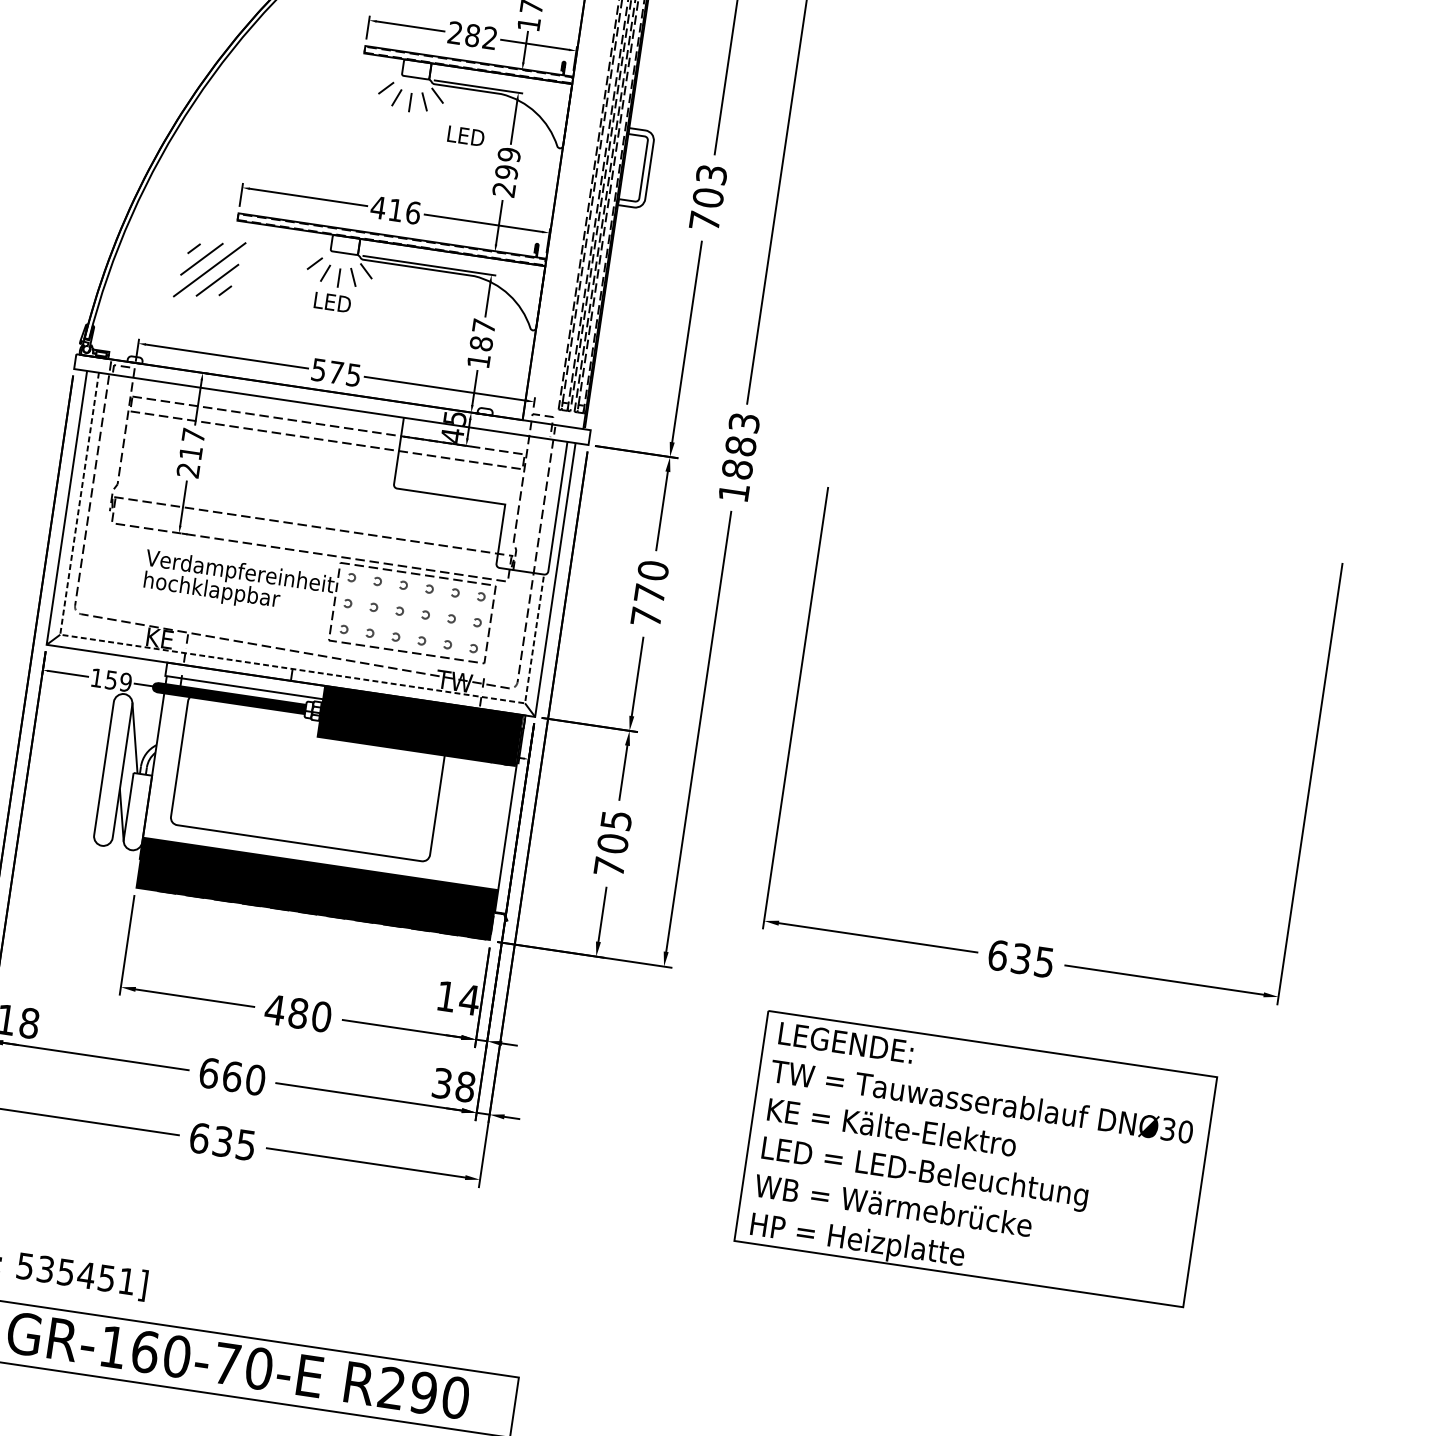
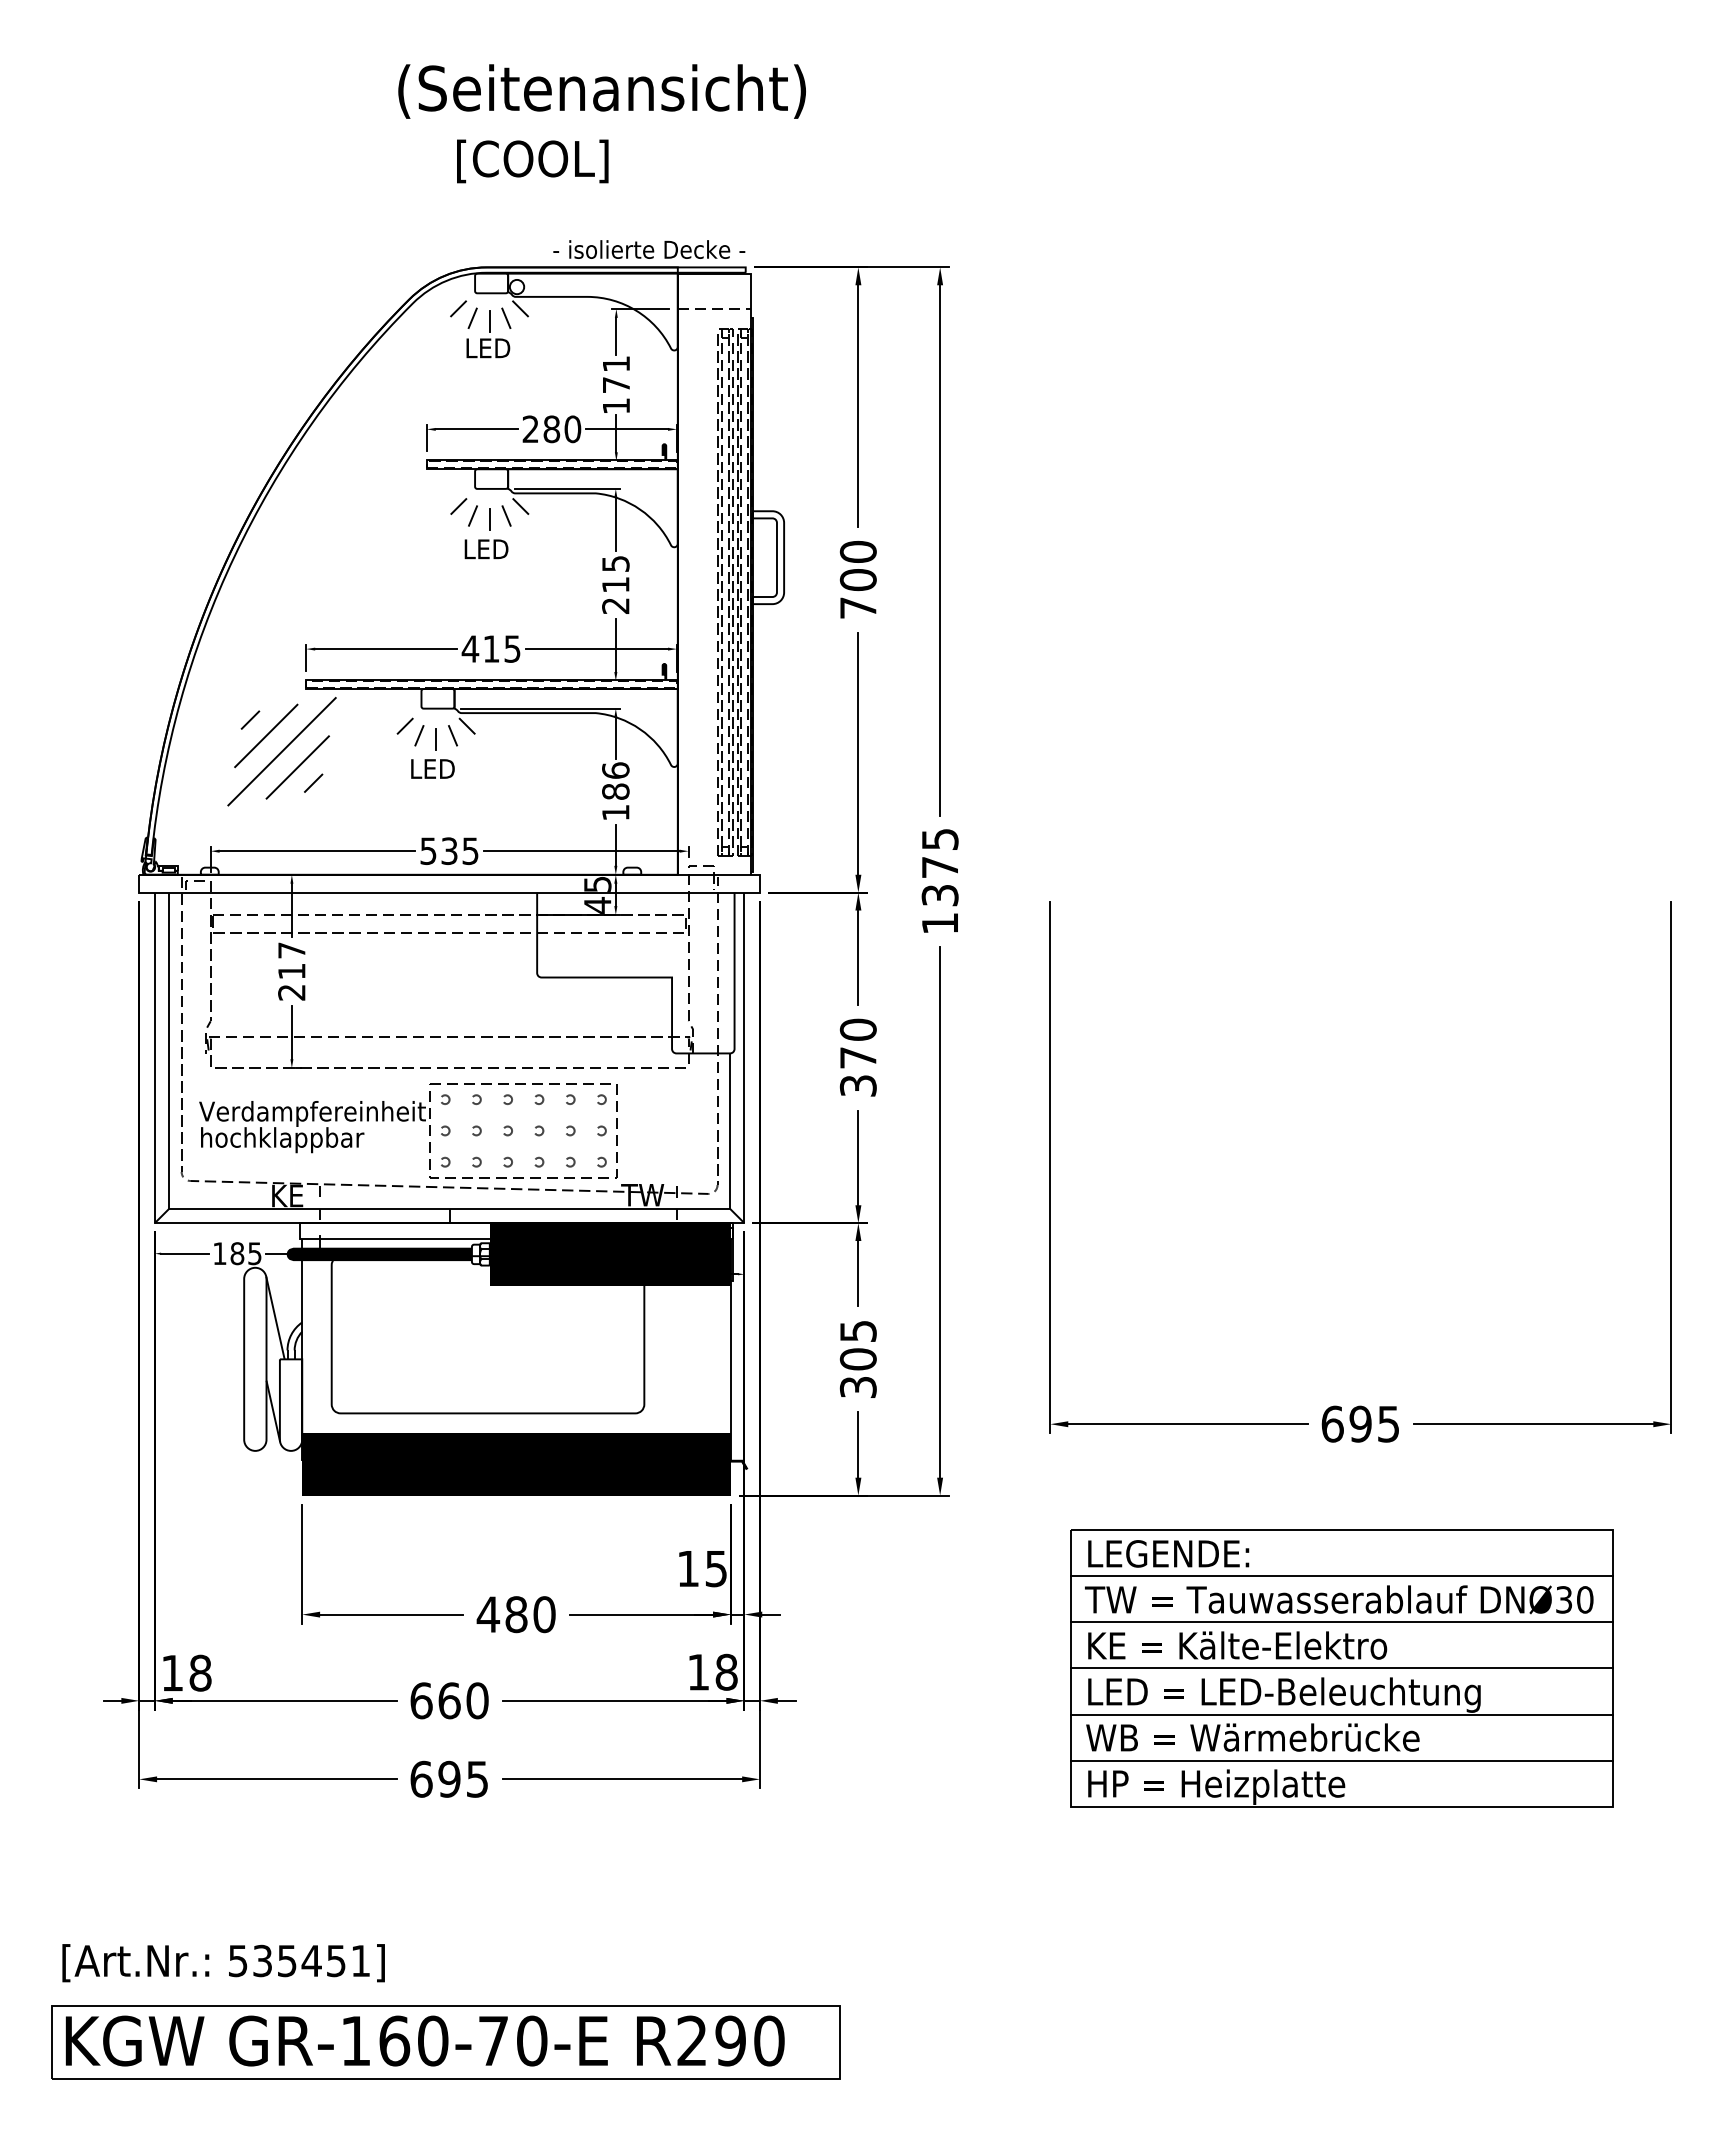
text: (489, 38) -> (572, 429), 282 -> 280
text: (466, 136) -> (486, 549), moved
text: (507, 163) -> (615, 574), 299 -> 215
text: (711, 174) -> (858, 551), 703 -> 700
text: (413, 212) -> (512, 648), 416 -> 415
part: (209, 269) -> (281, 751), size x1.43
text: (483, 326) -> (615, 770), 187 -> 186
text: (336, 372) -> (449, 851), 575 -> 535
text: (740, 446) -> (939, 867), 1883 -> 1375
part: (316, 591) -> (406, 1121), moved
text: (645, 616) -> (857, 1085), 770 -> 370
line: (226, 658) -> (369, 1208), dashed -> solid
text: (118, 681) -> (245, 1253), 159 -> 185
text: (608, 866) -> (857, 1387), 705 -> 305
text: (1021, 958) -> (1360, 1423), 635 -> 695
text: (468, 1000) -> (715, 1569), 14 -> 15
line: (986, 1081) -> (1341, 1575), added
text: (442, 1082) -> (698, 1671), 38 -> 18
line: (981, 1120) -> (1341, 1622), added
text: (222, 1141) -> (449, 1779), 635 -> 695
line: (975, 1159) -> (1341, 1668), added
line: (969, 1197) -> (1341, 1714), added
line: (964, 1236) -> (1341, 1761), added

